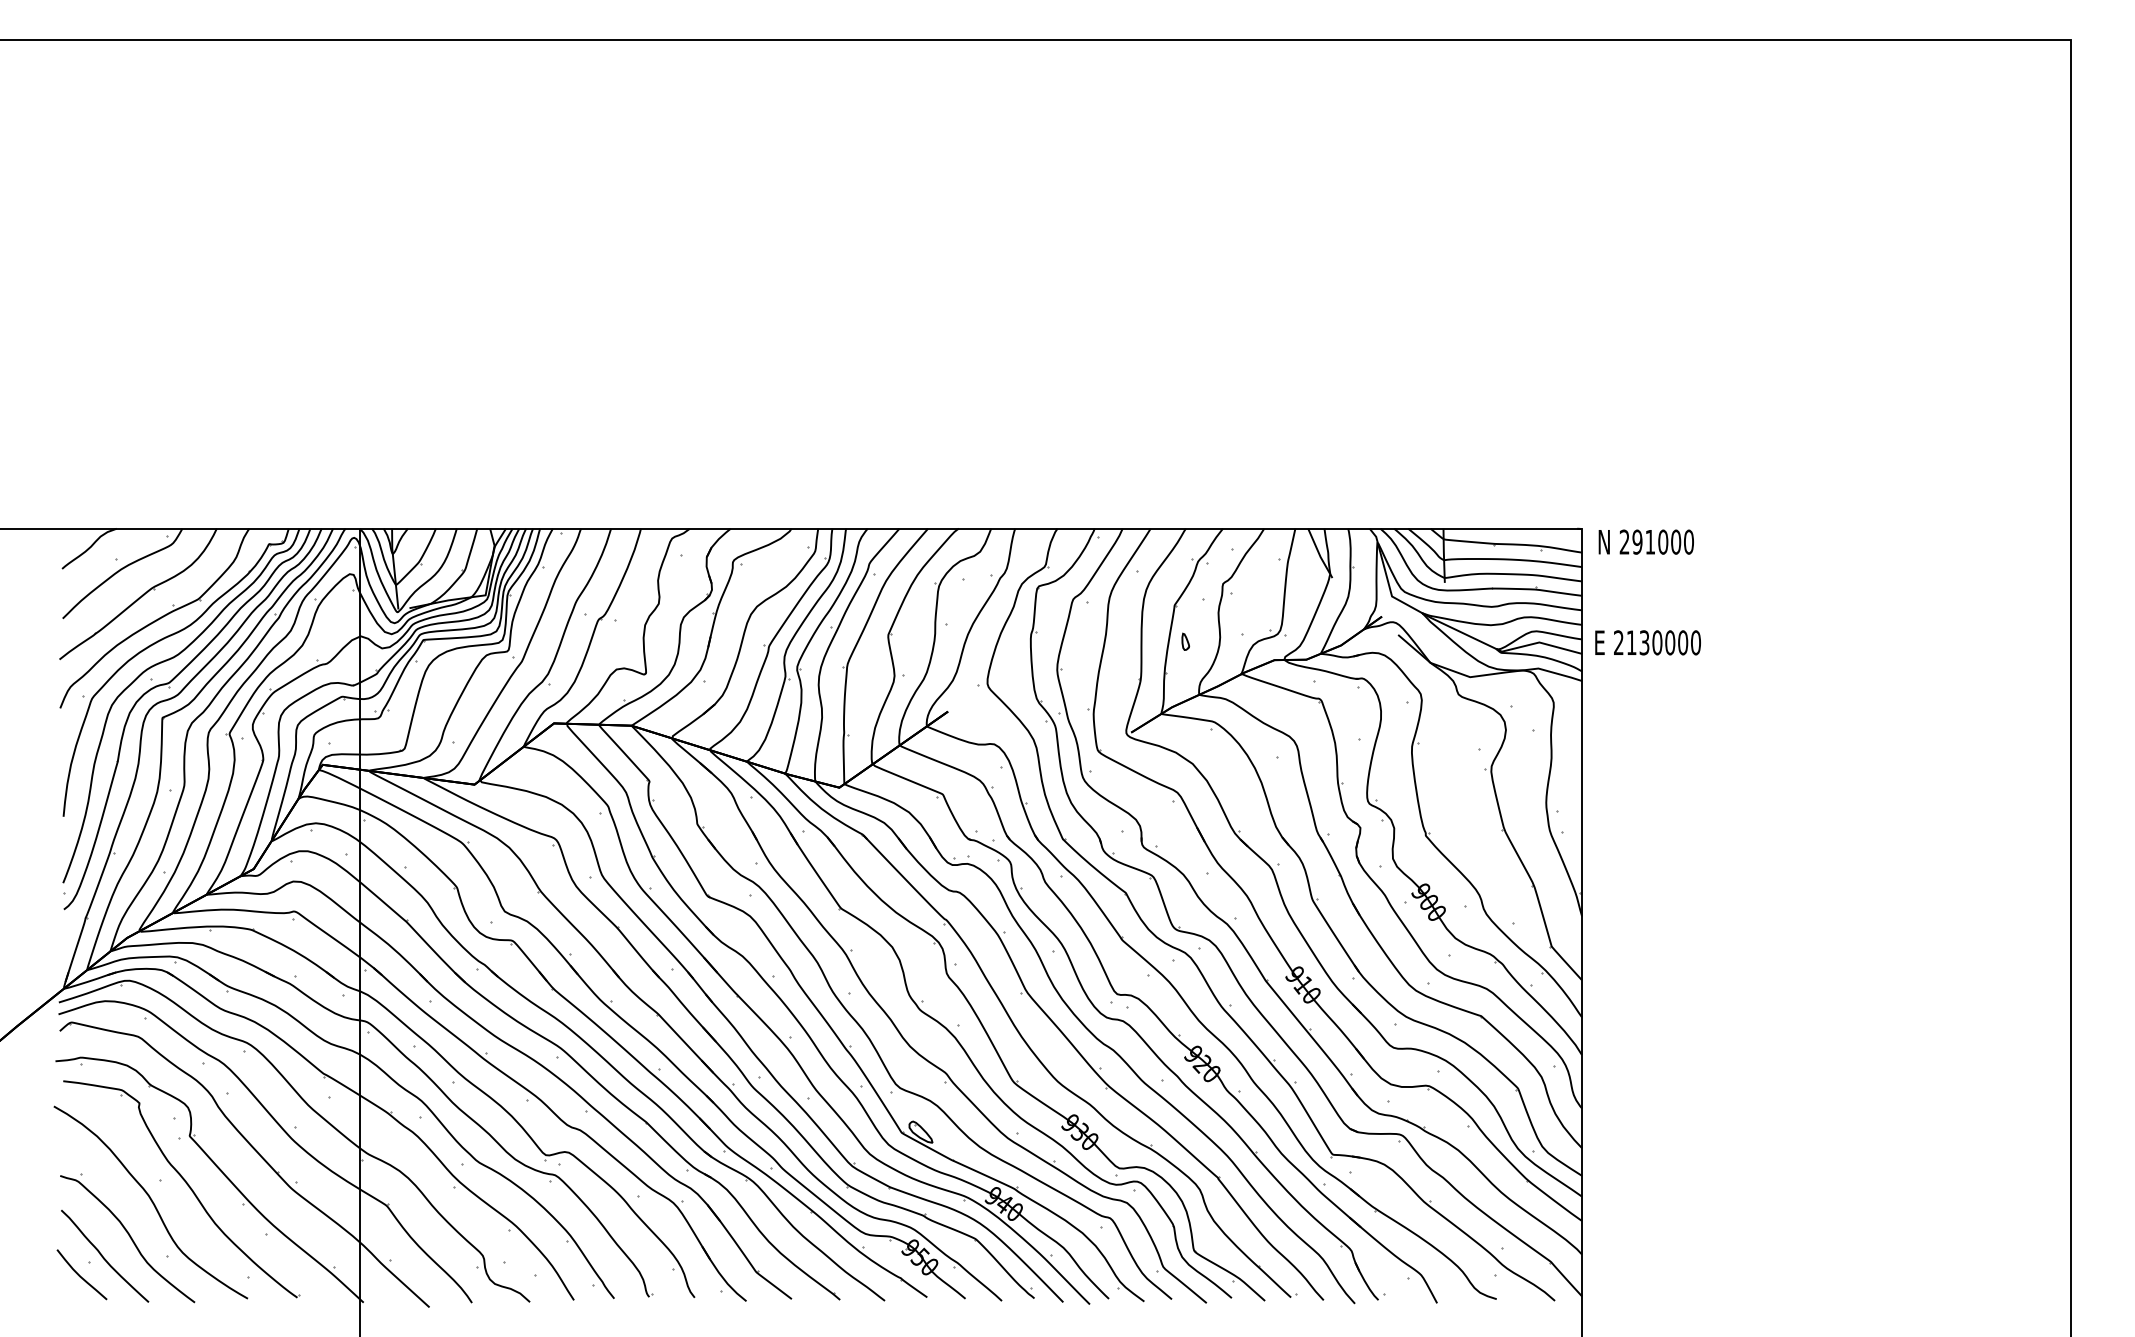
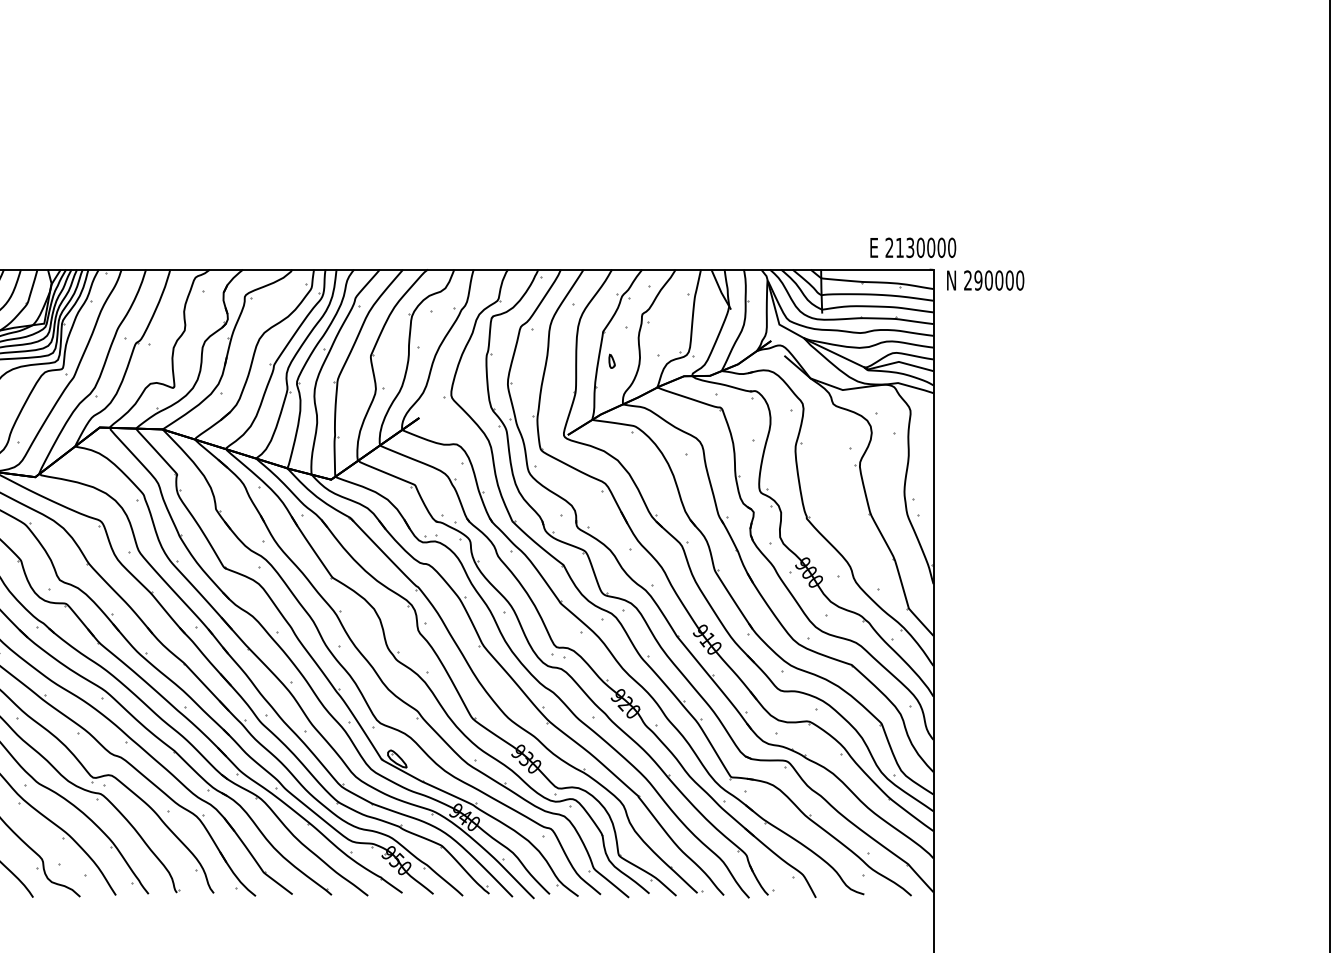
text: (1650, 541) -> (989, 280), 291000 -> 290000
text: (1647, 642) -> (912, 247), moved

